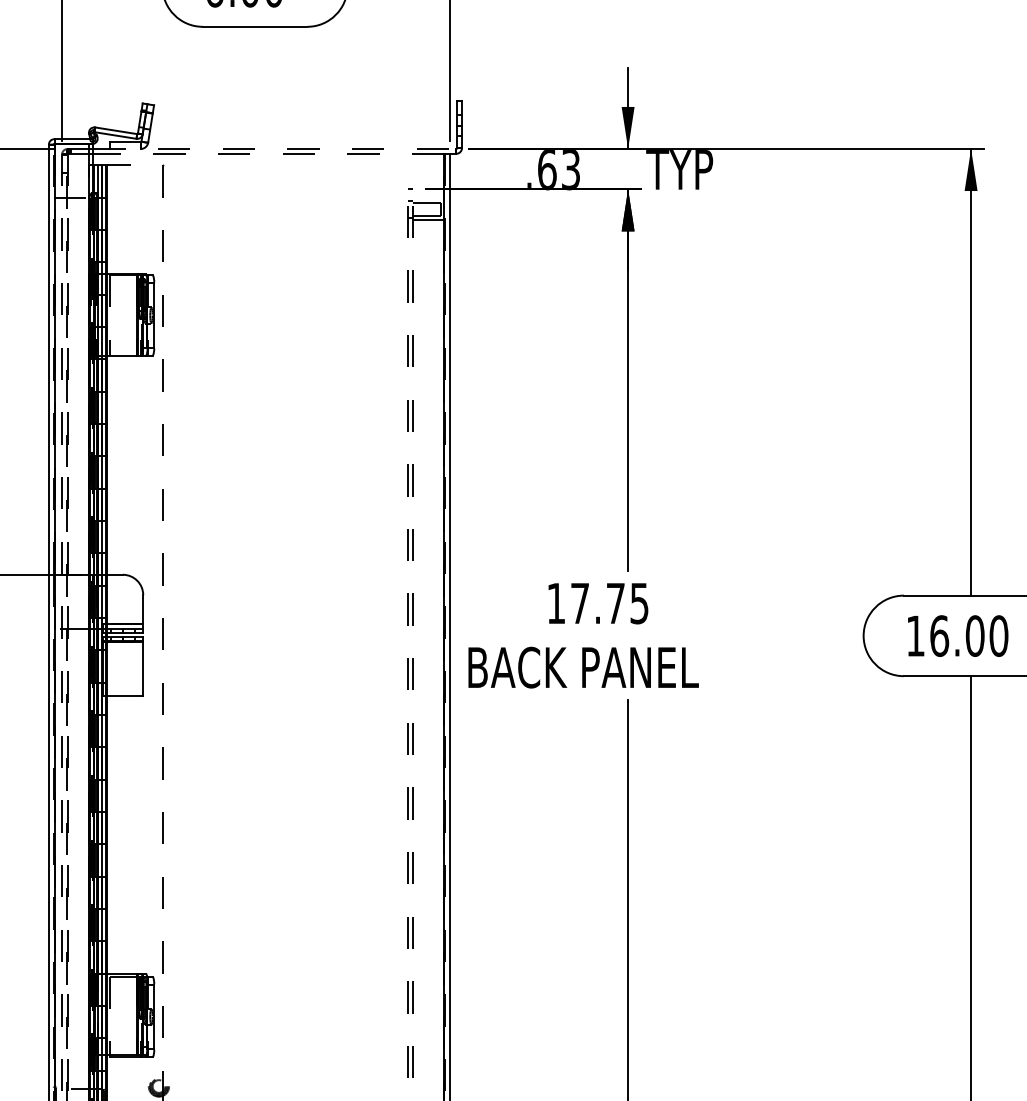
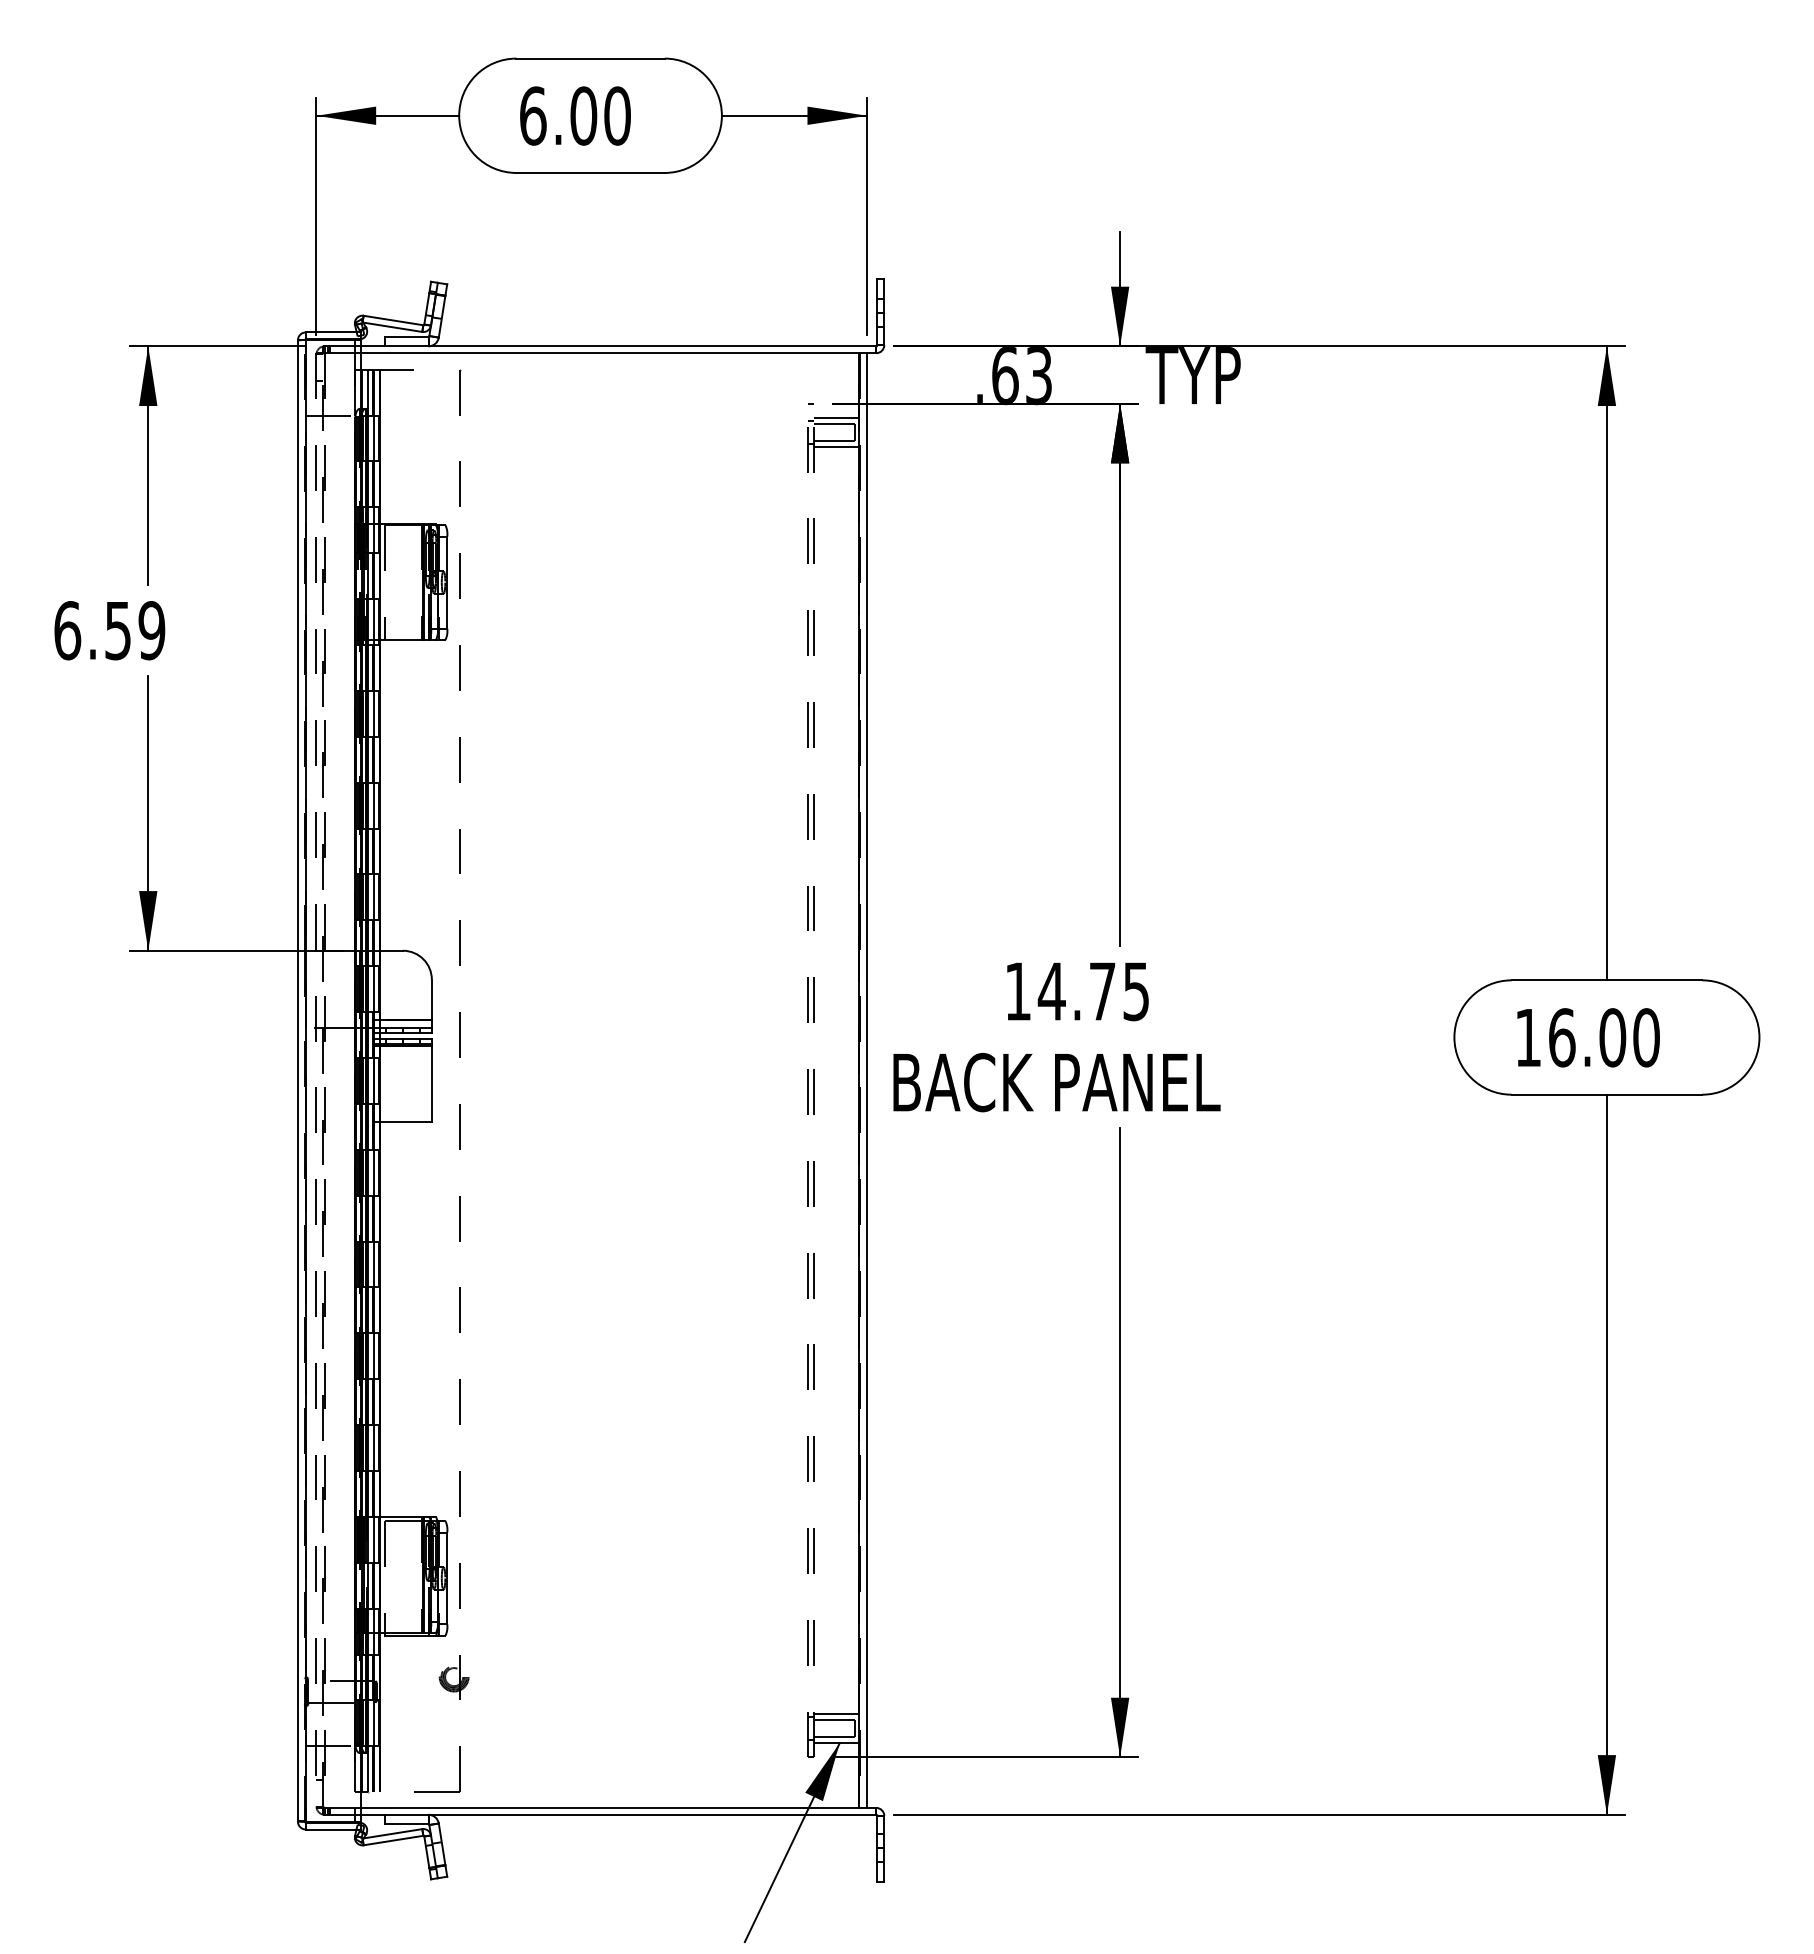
line: (274, 149) -> (618, 346), dashed -> solid
line: (268, 154) -> (609, 353), dashed -> solid
line: (429, 199) -> (837, 418), added
text: (579, 603) -> (1051, 991), 17.75 -> 14.75

